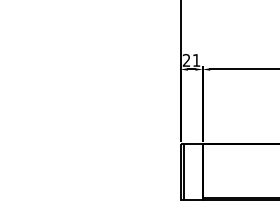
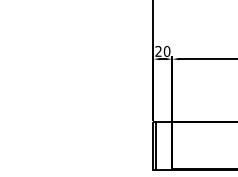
text: (195, 60) -> (166, 51), 21 -> 20

